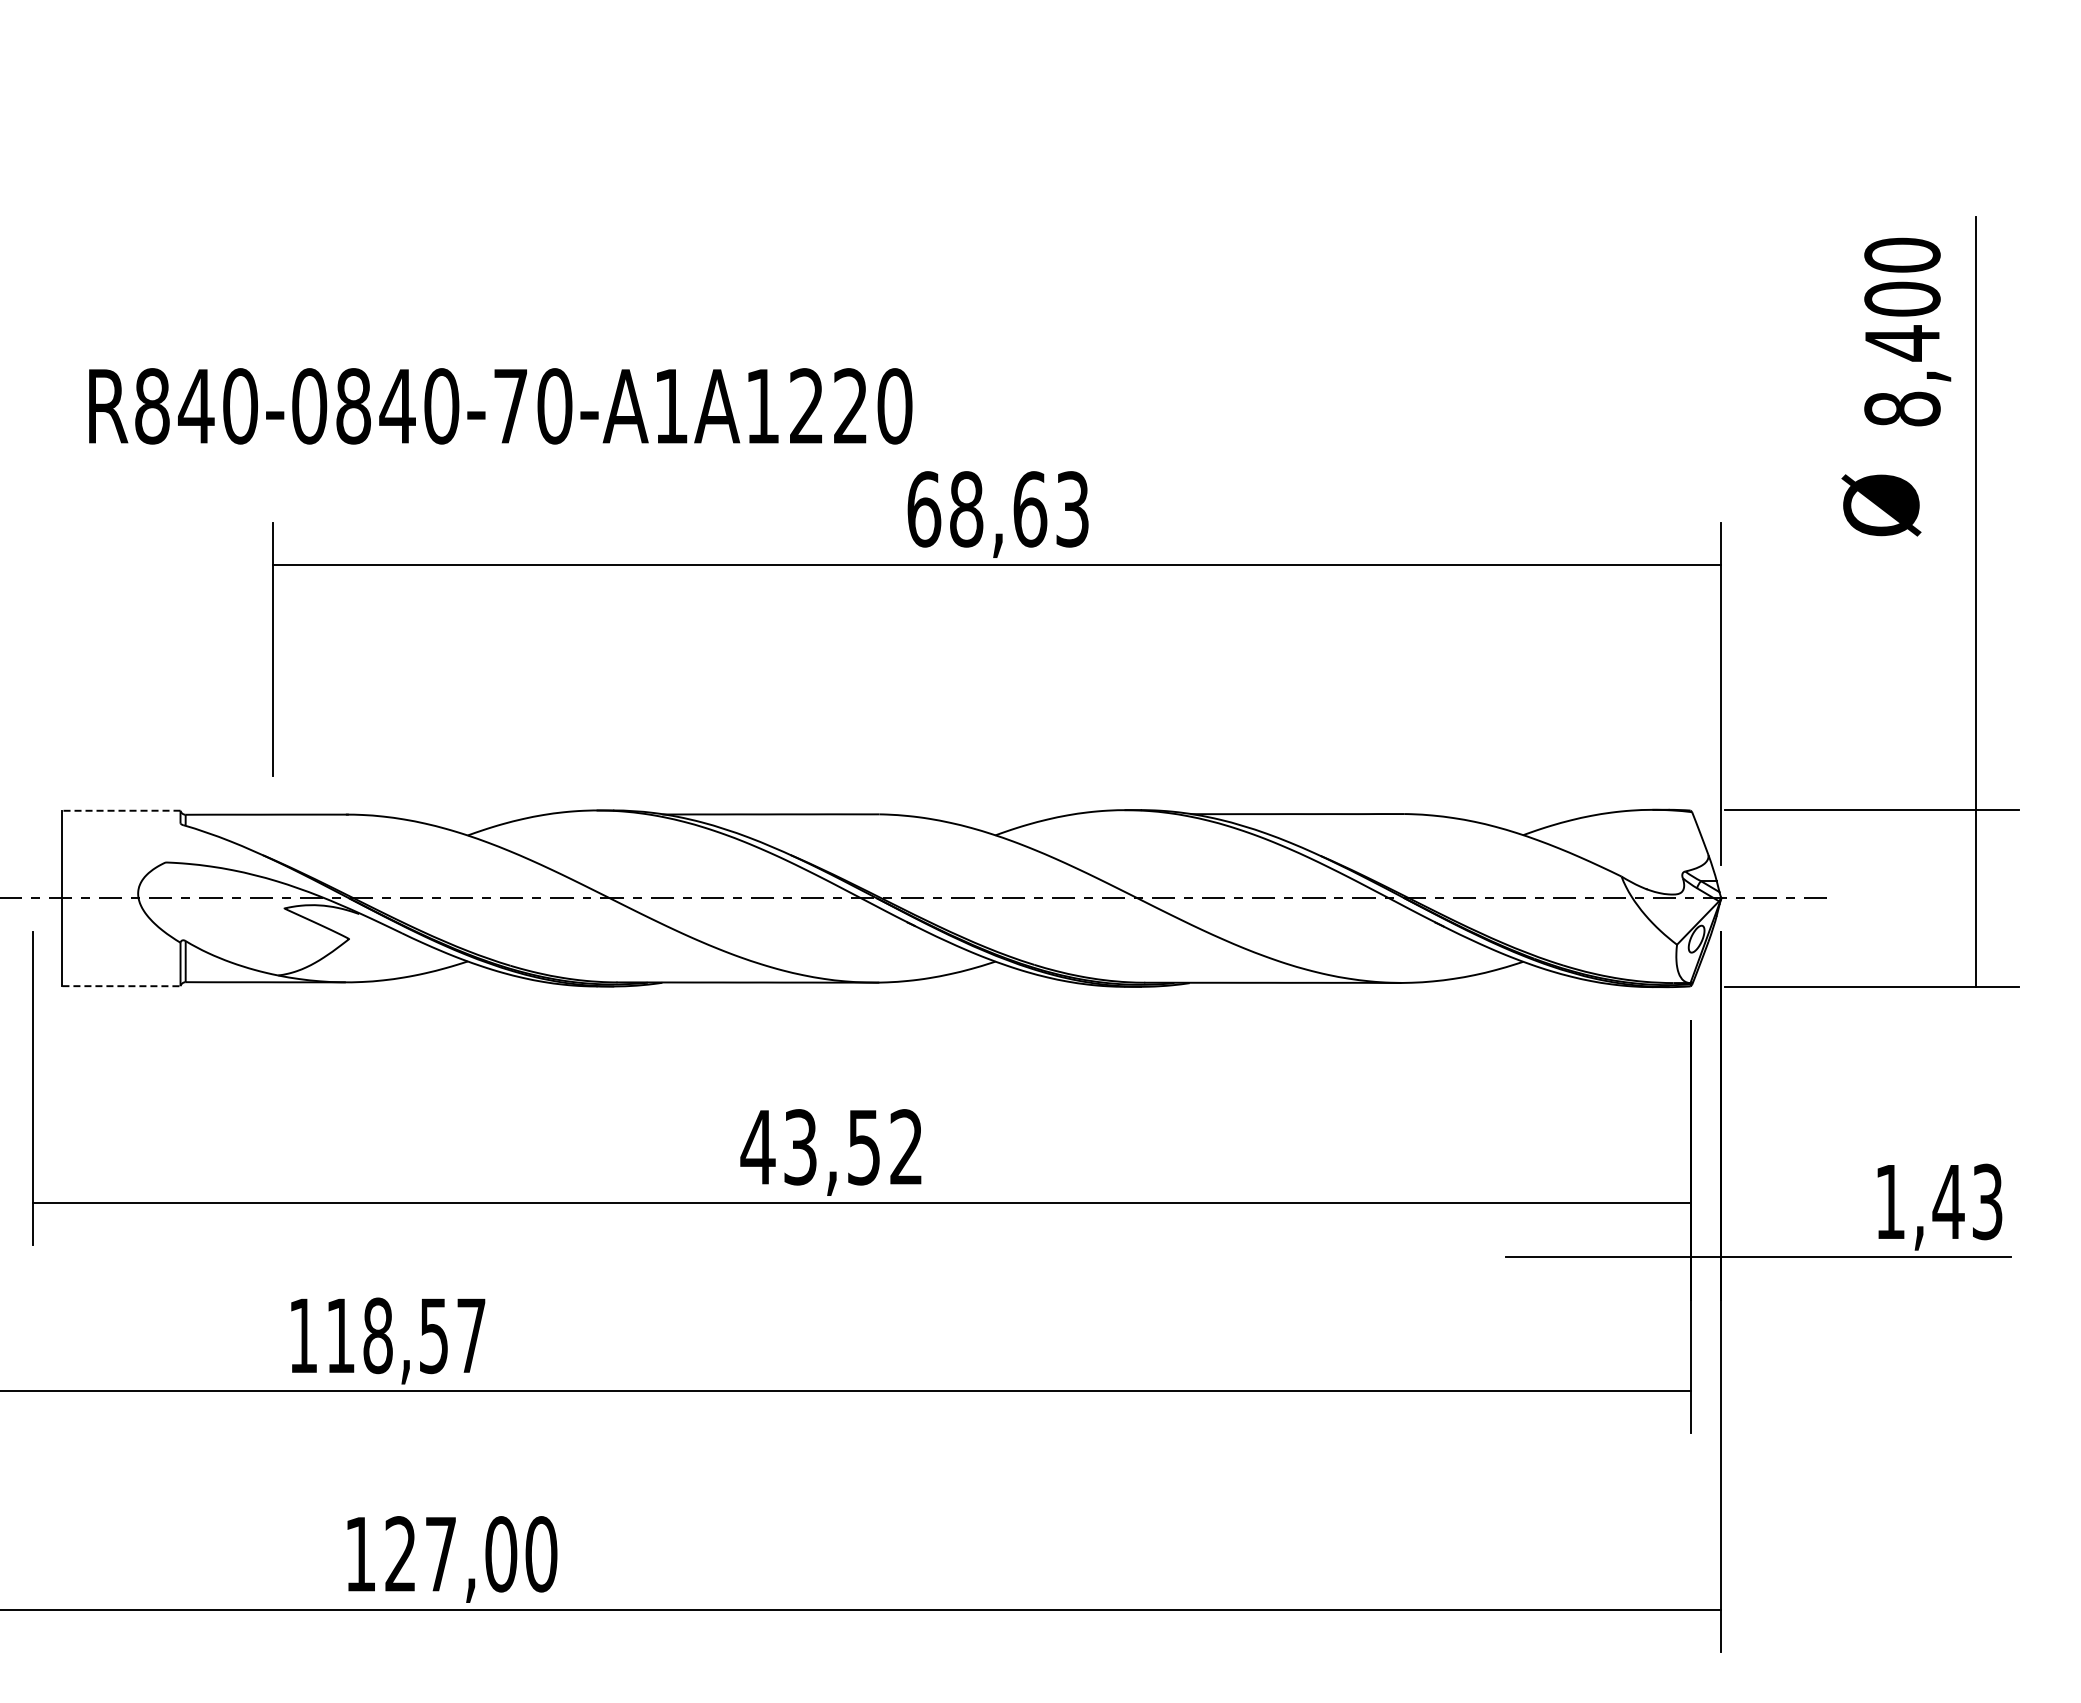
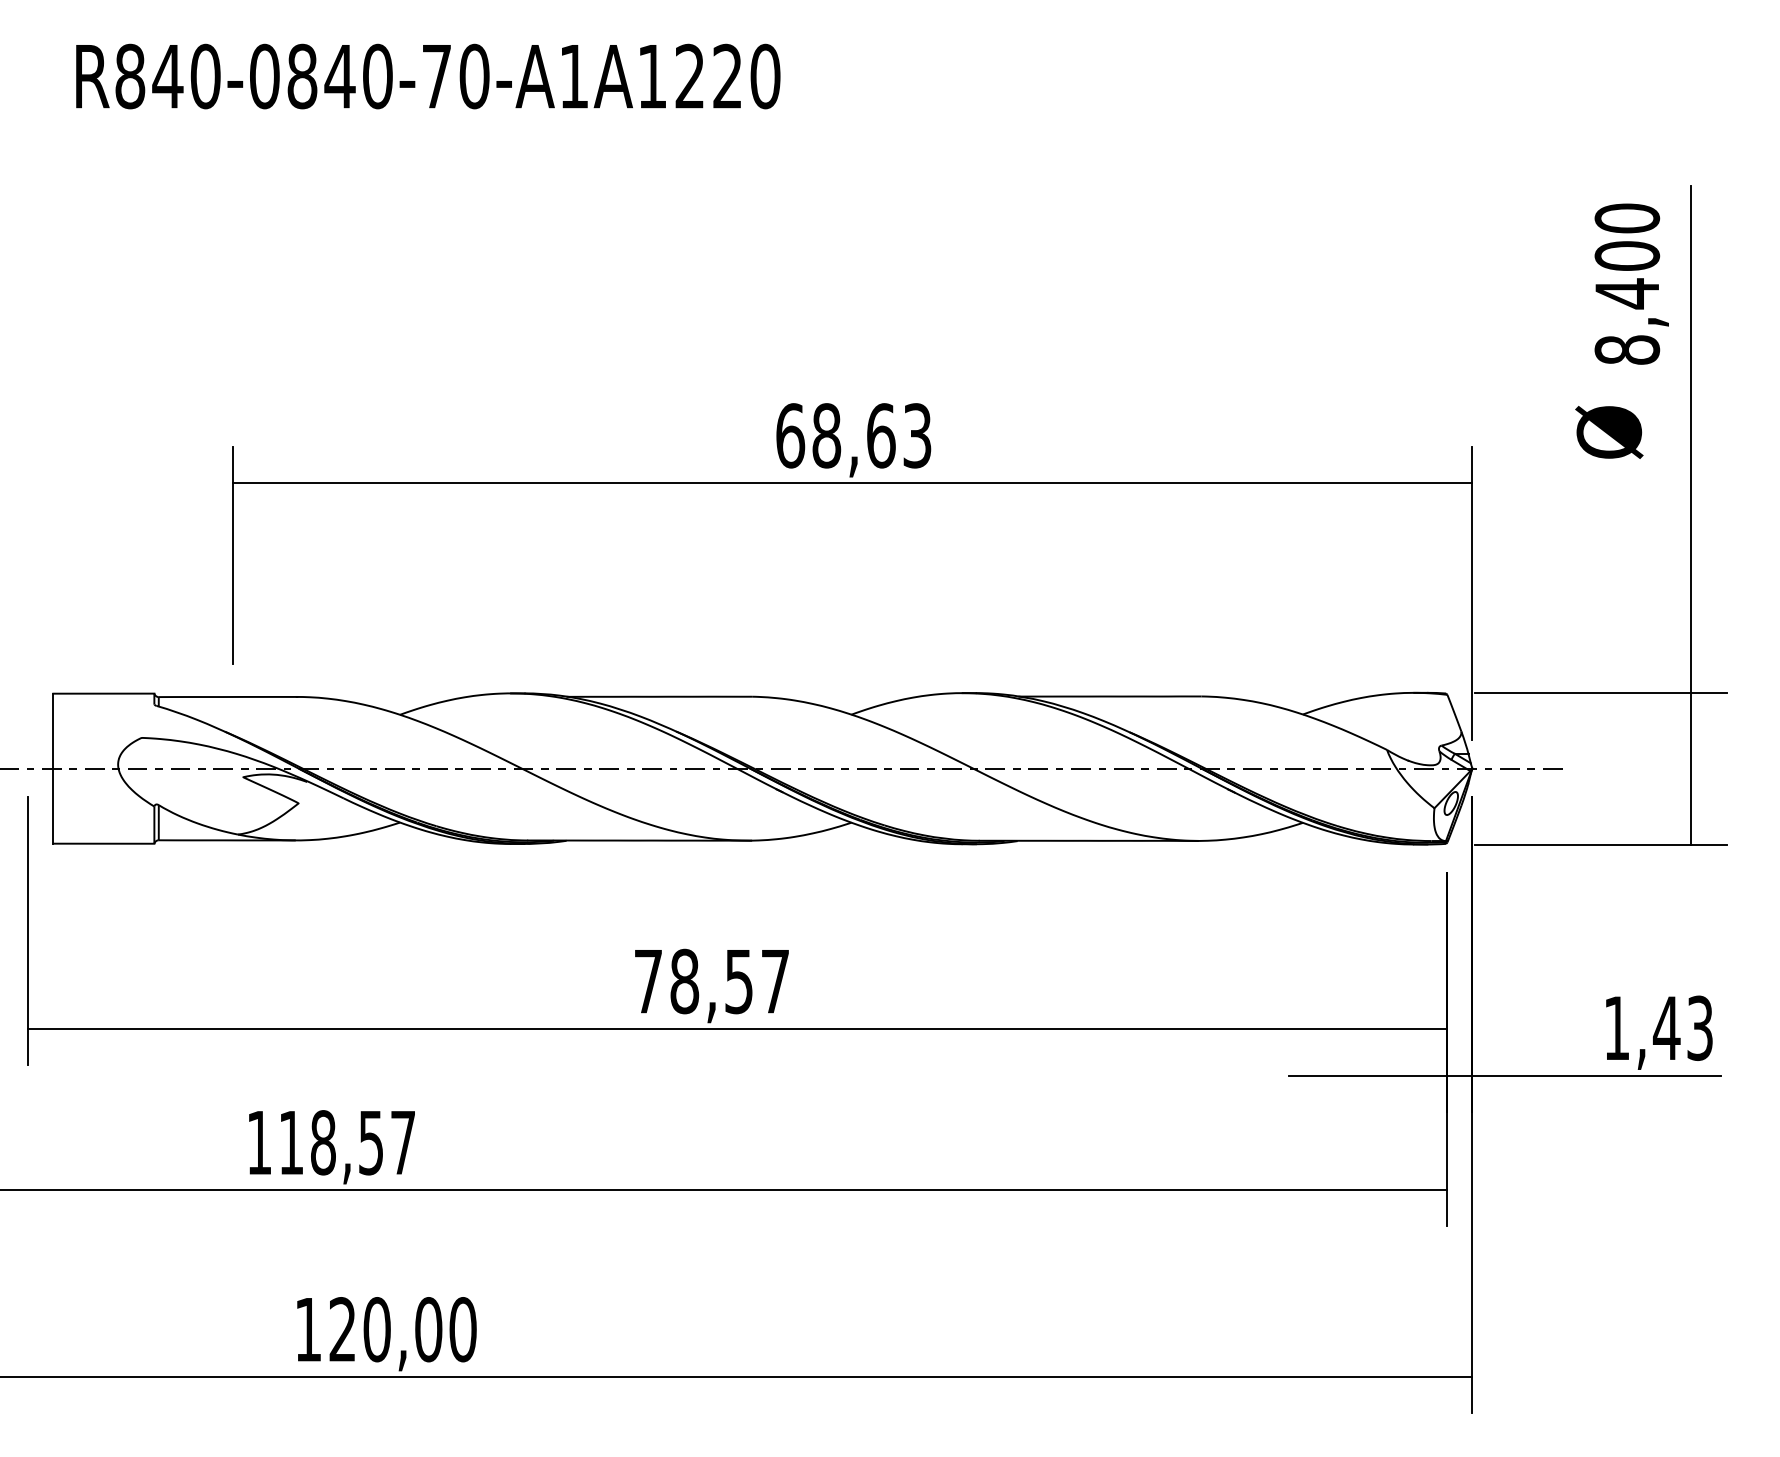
text: (500, 406) -> (428, 76), moved
line: (120, 810) -> (103, 693), dashed -> solid
line: (121, 986) -> (103, 843), dashed -> solid
text: (831, 1147) -> (711, 981), 43,52 -> 78,57
text: (440, 1554) -> (376, 1329), 127,00 -> 120,00

